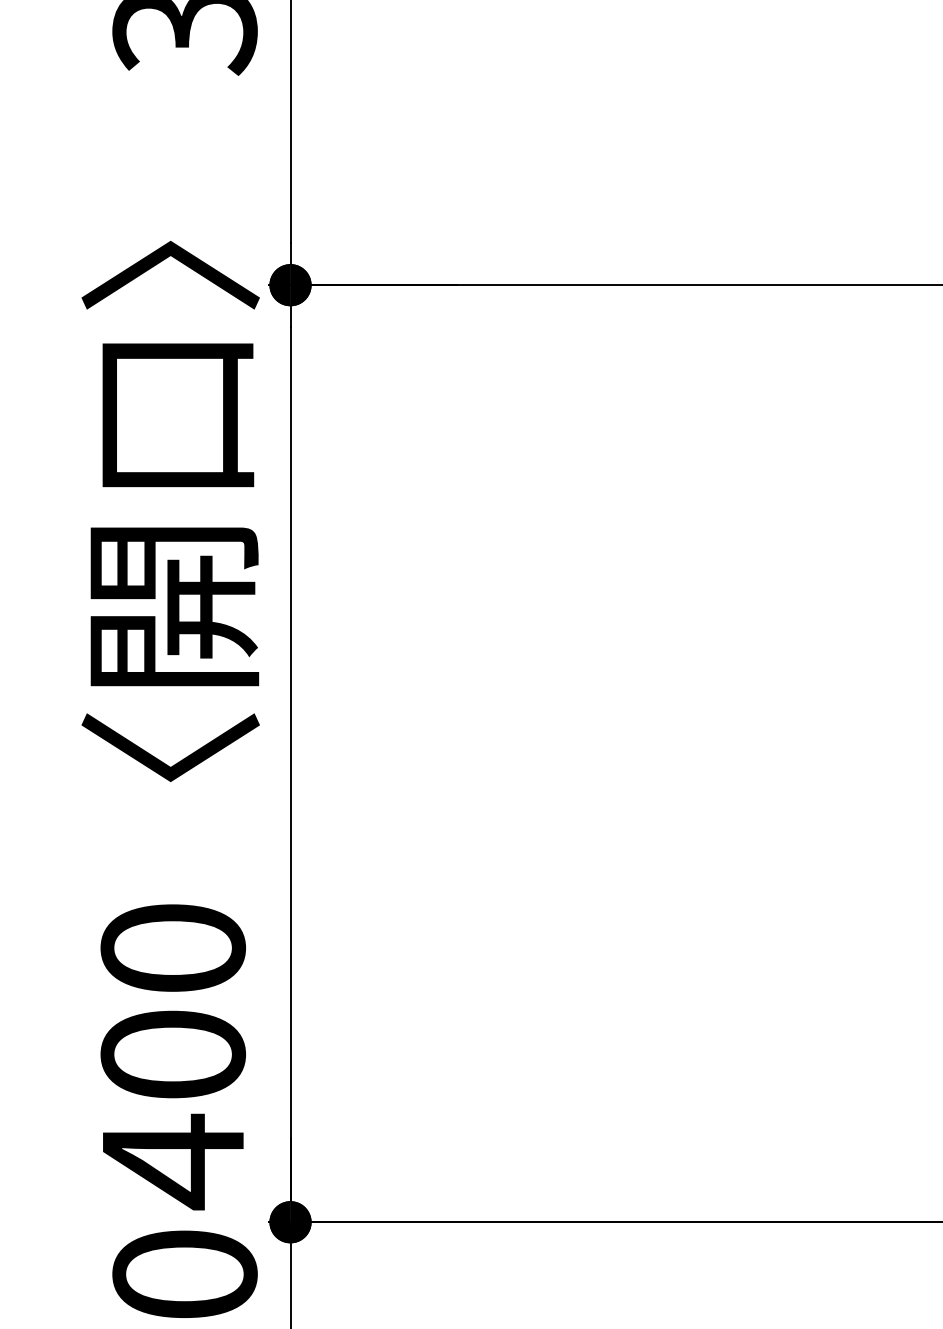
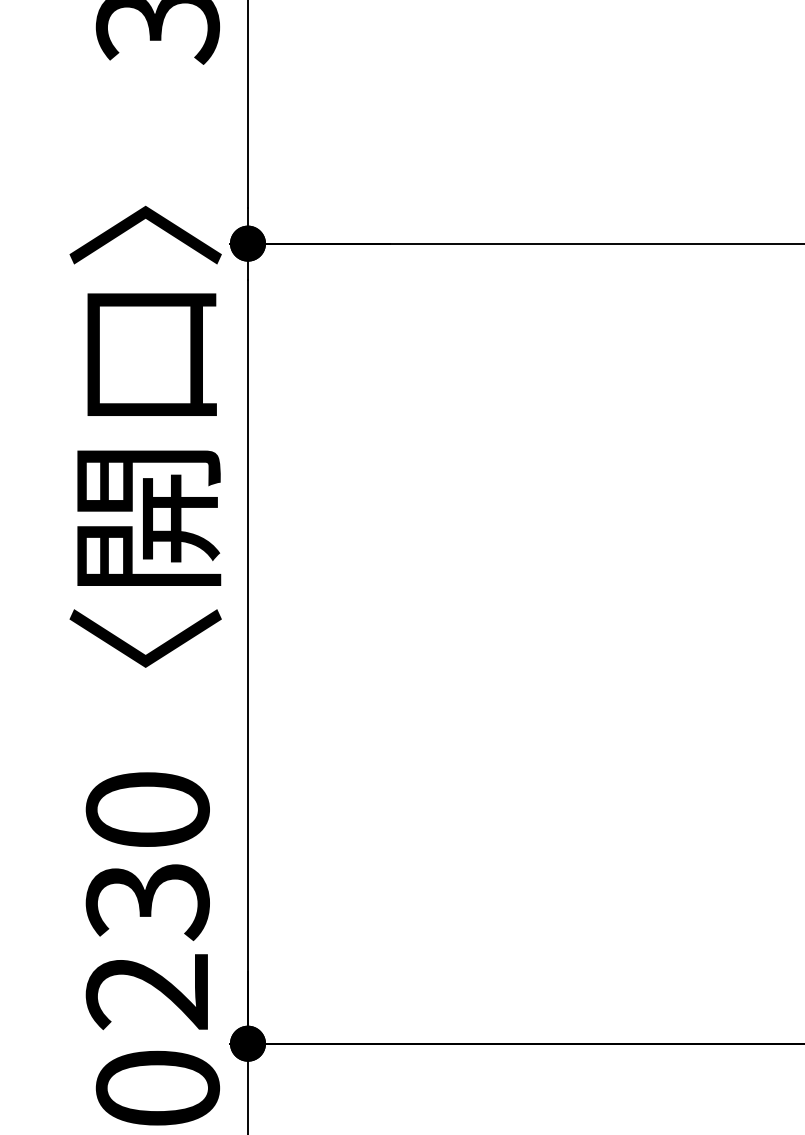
text: (172, 1110) -> (147, 948), 400 -> 230

